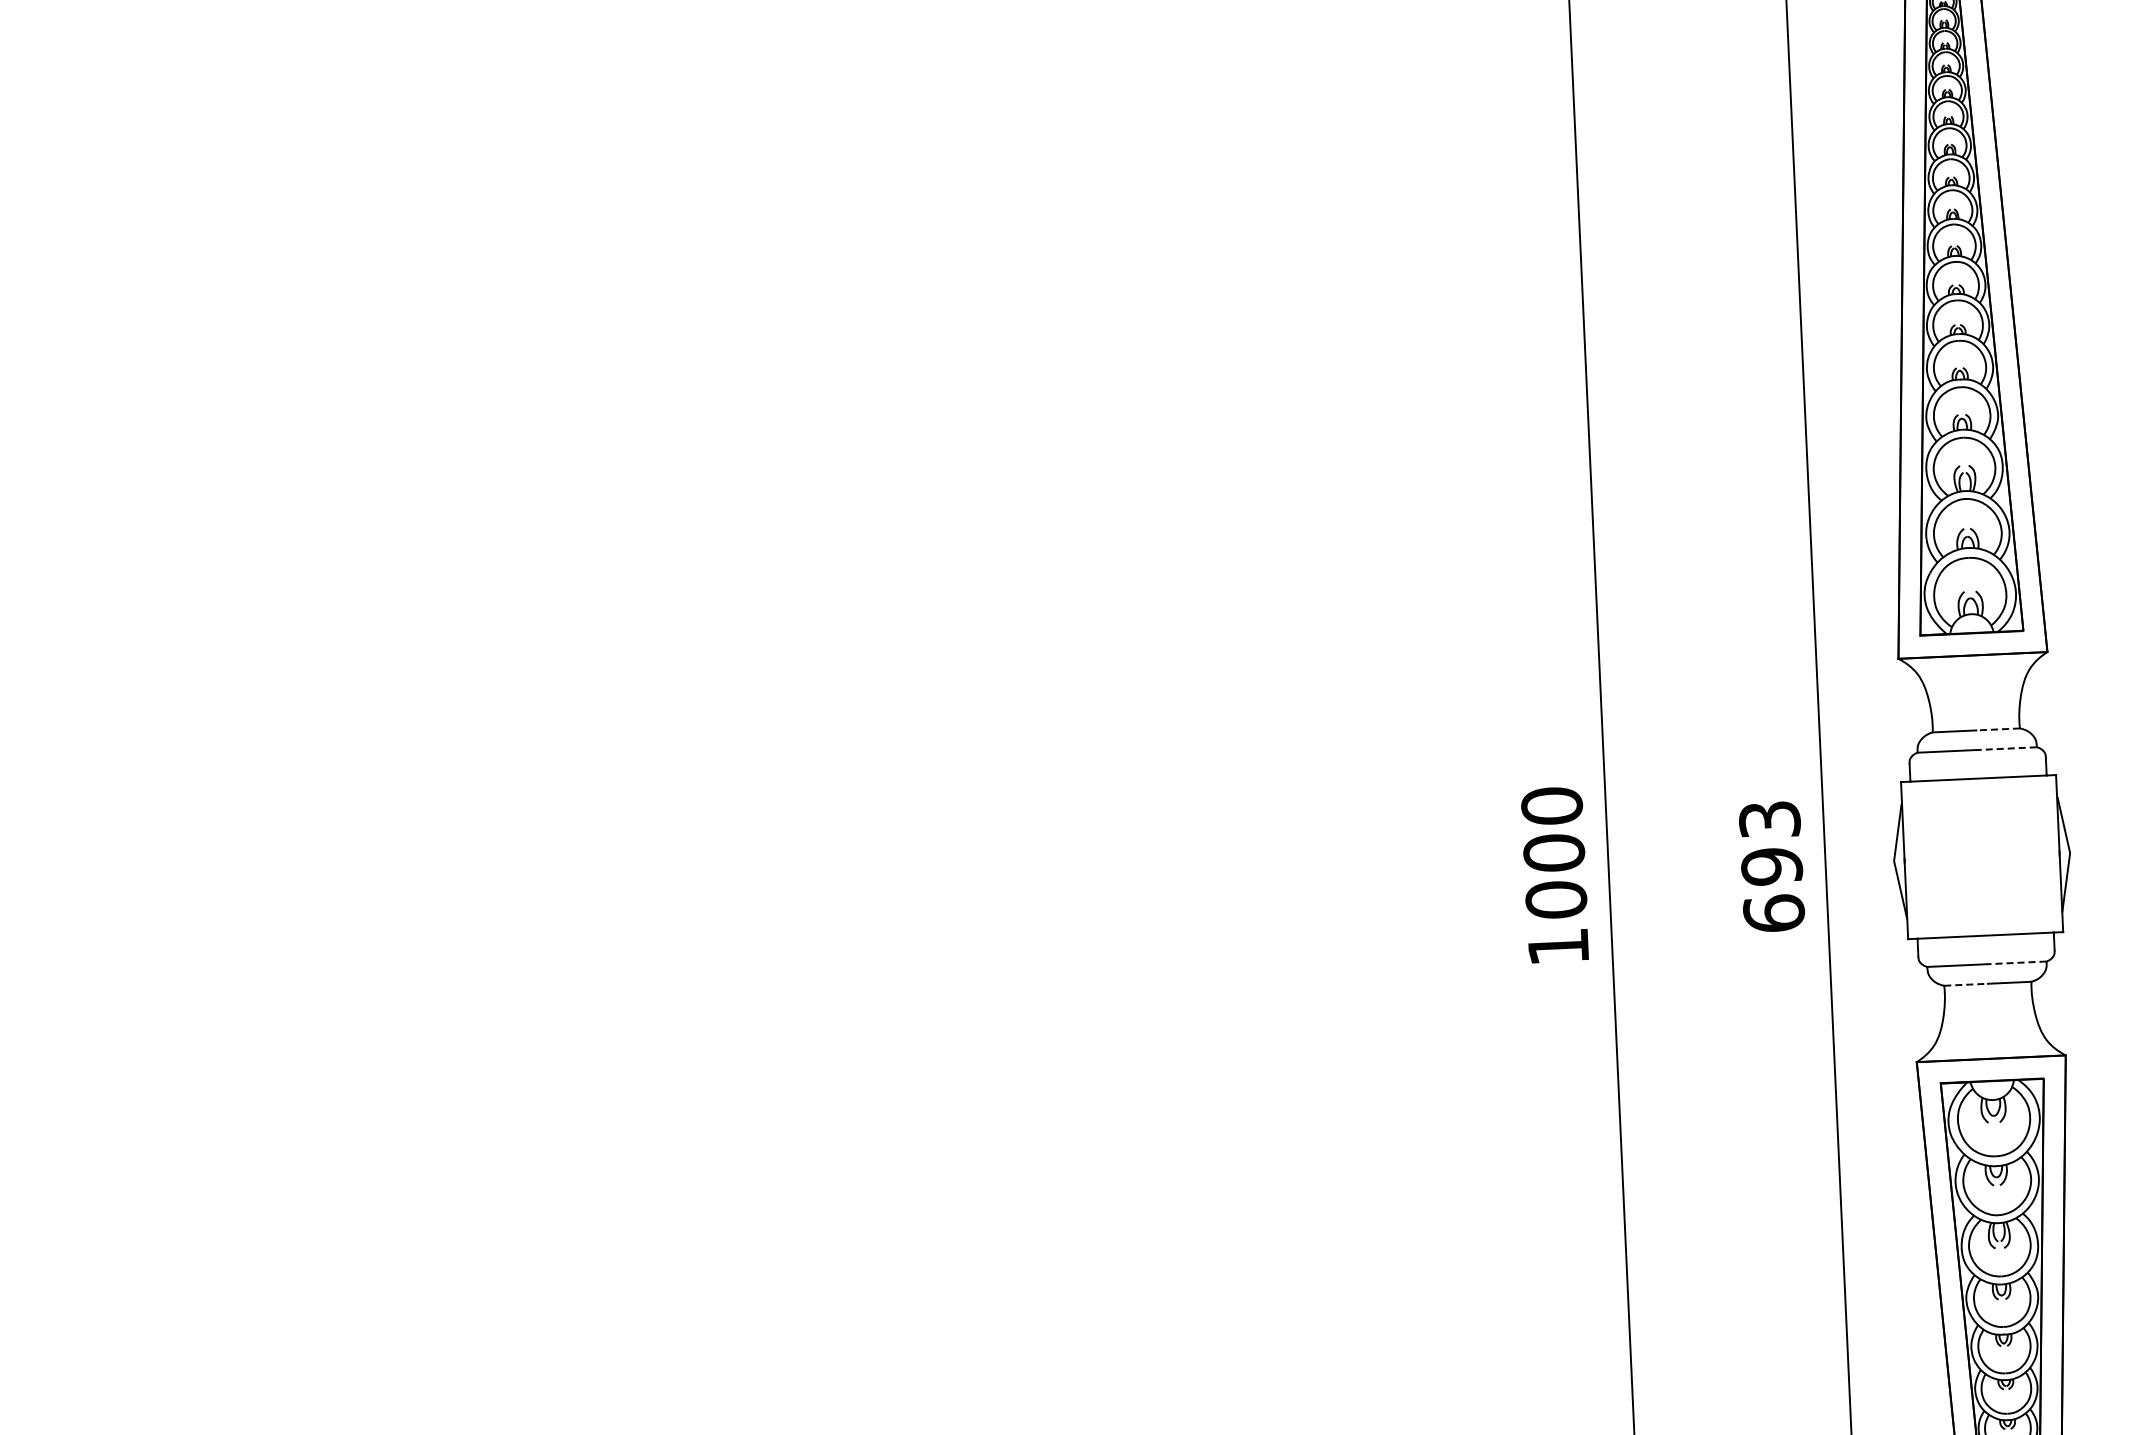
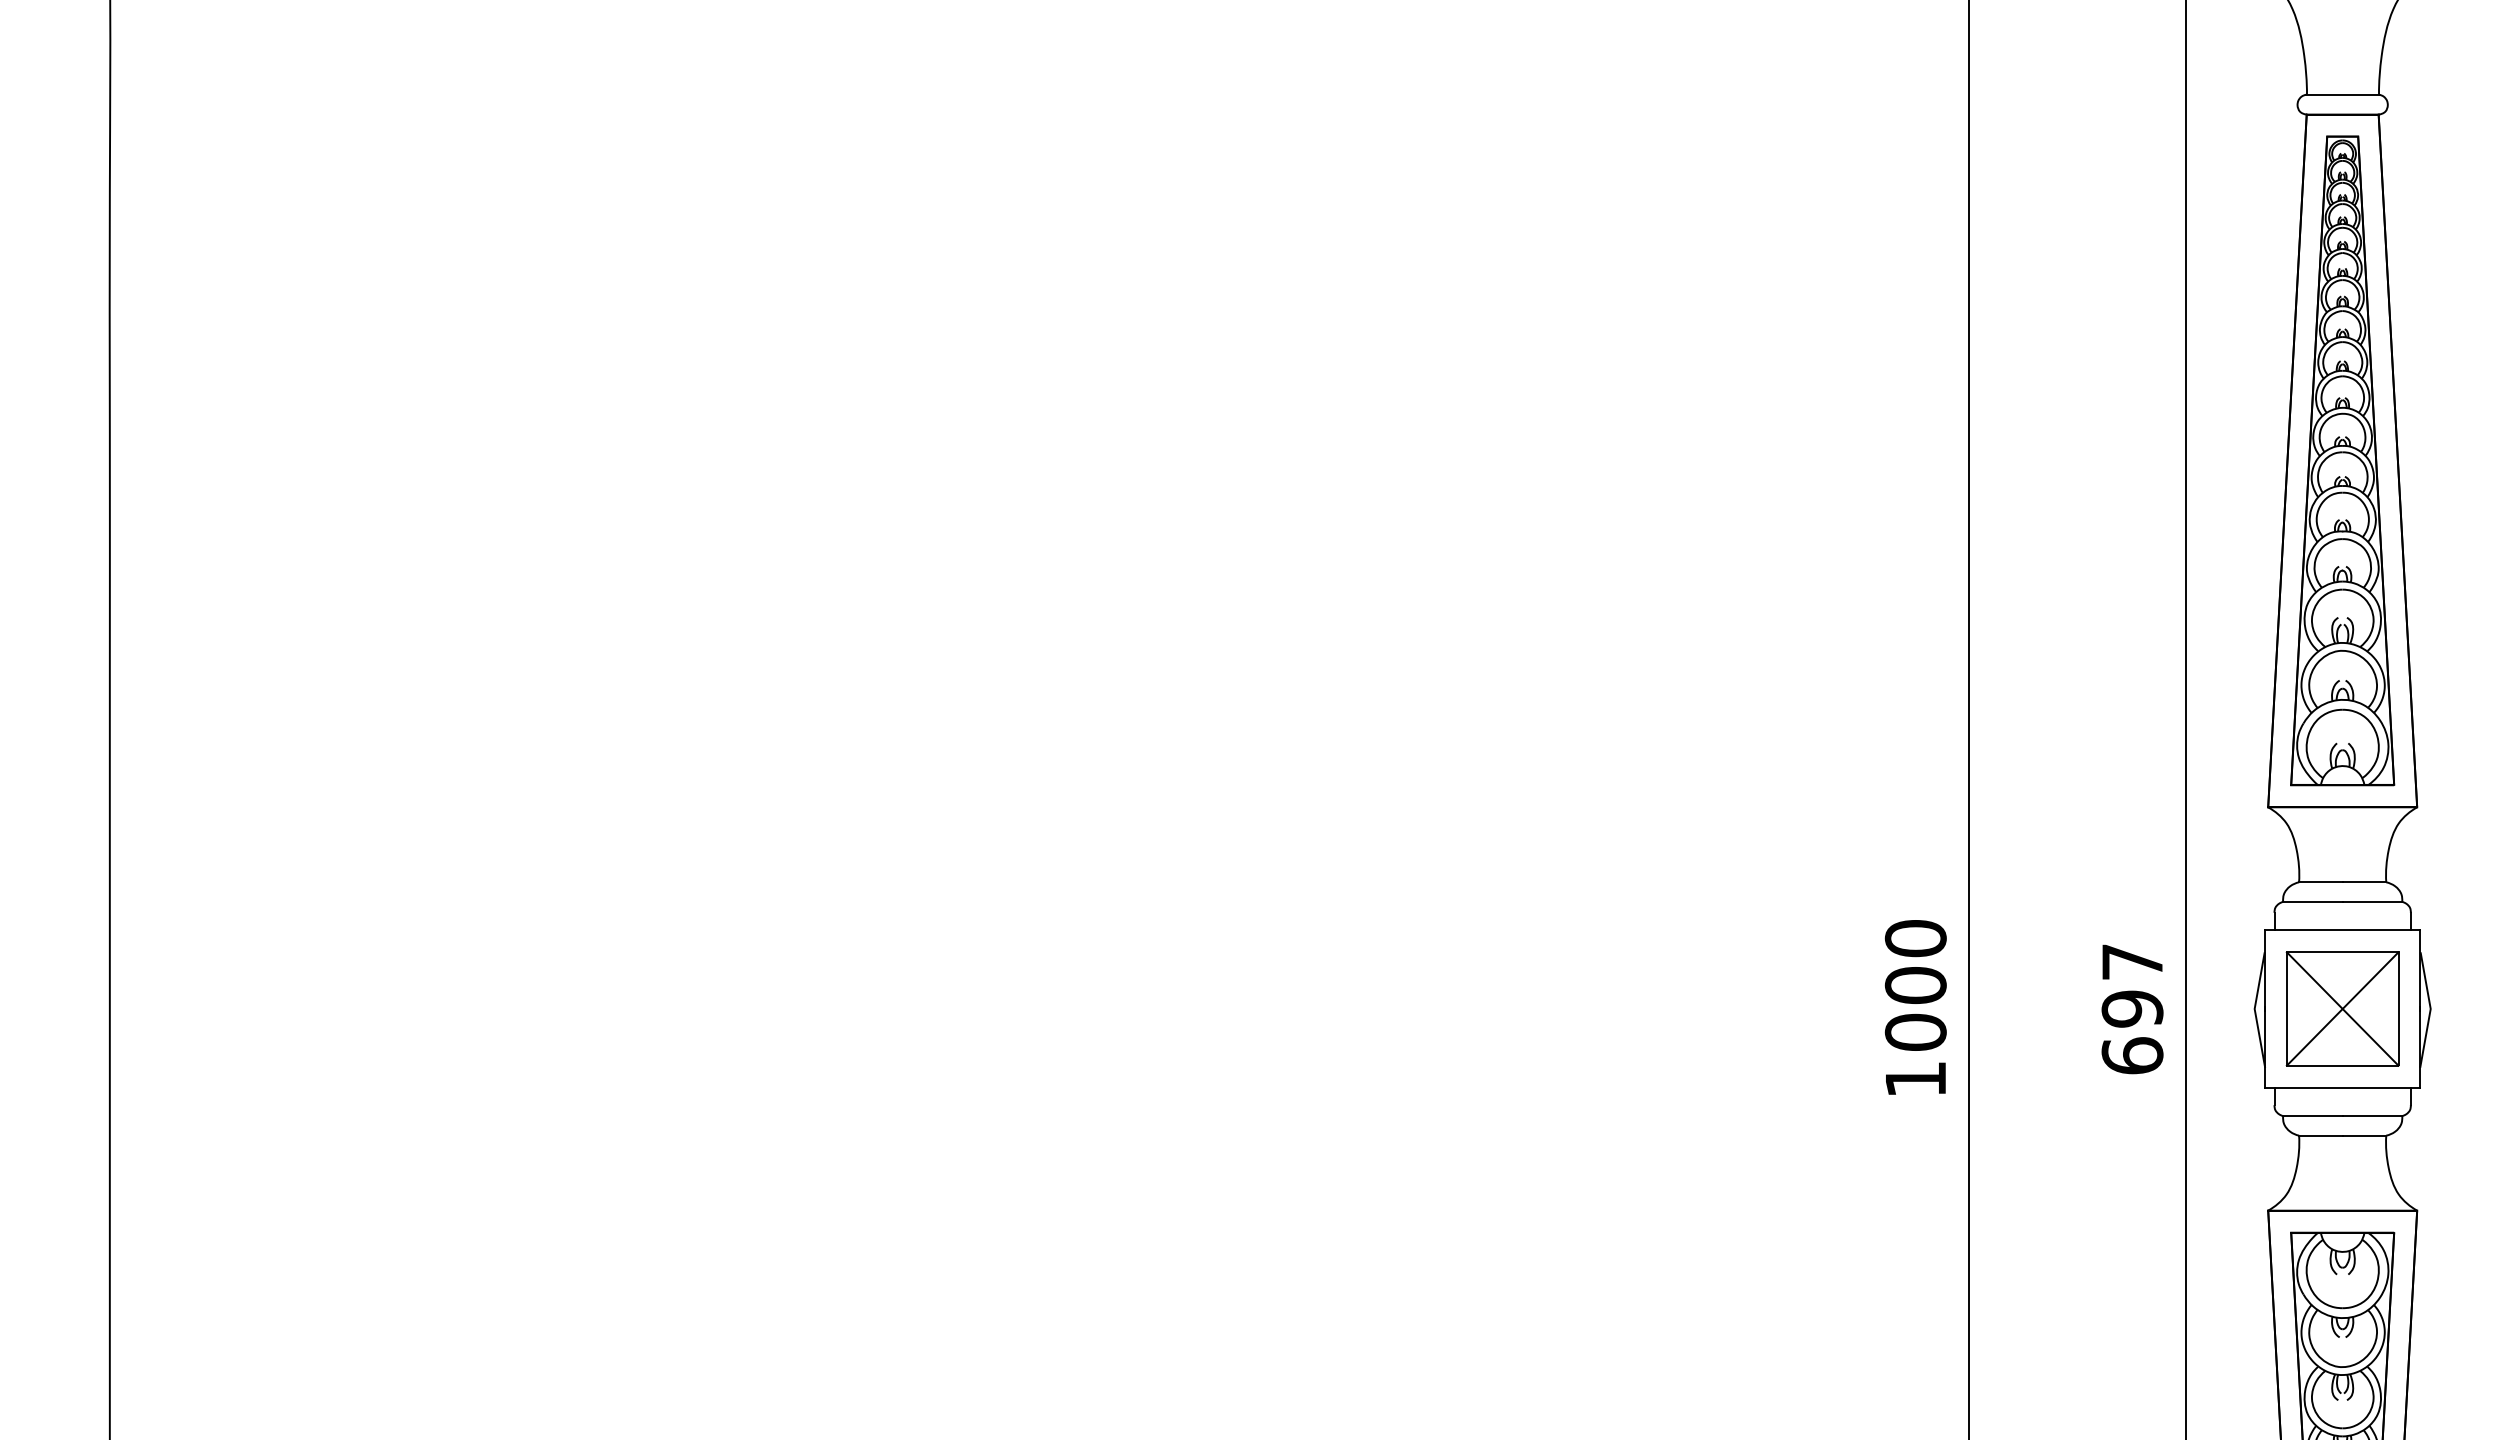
line: (1998, 729) -> (2364, 882), dashed -> solid
line: (2007, 748) -> (2372, 901), dashed -> solid
text: (1769, 819) -> (2132, 961), 693 -> 697
part: (1981, 856) -> (2342, 1008), added
line: (2016, 963) -> (2372, 1116), dashed -> solid
line: (1965, 984) -> (2320, 1135), dashed -> solid

